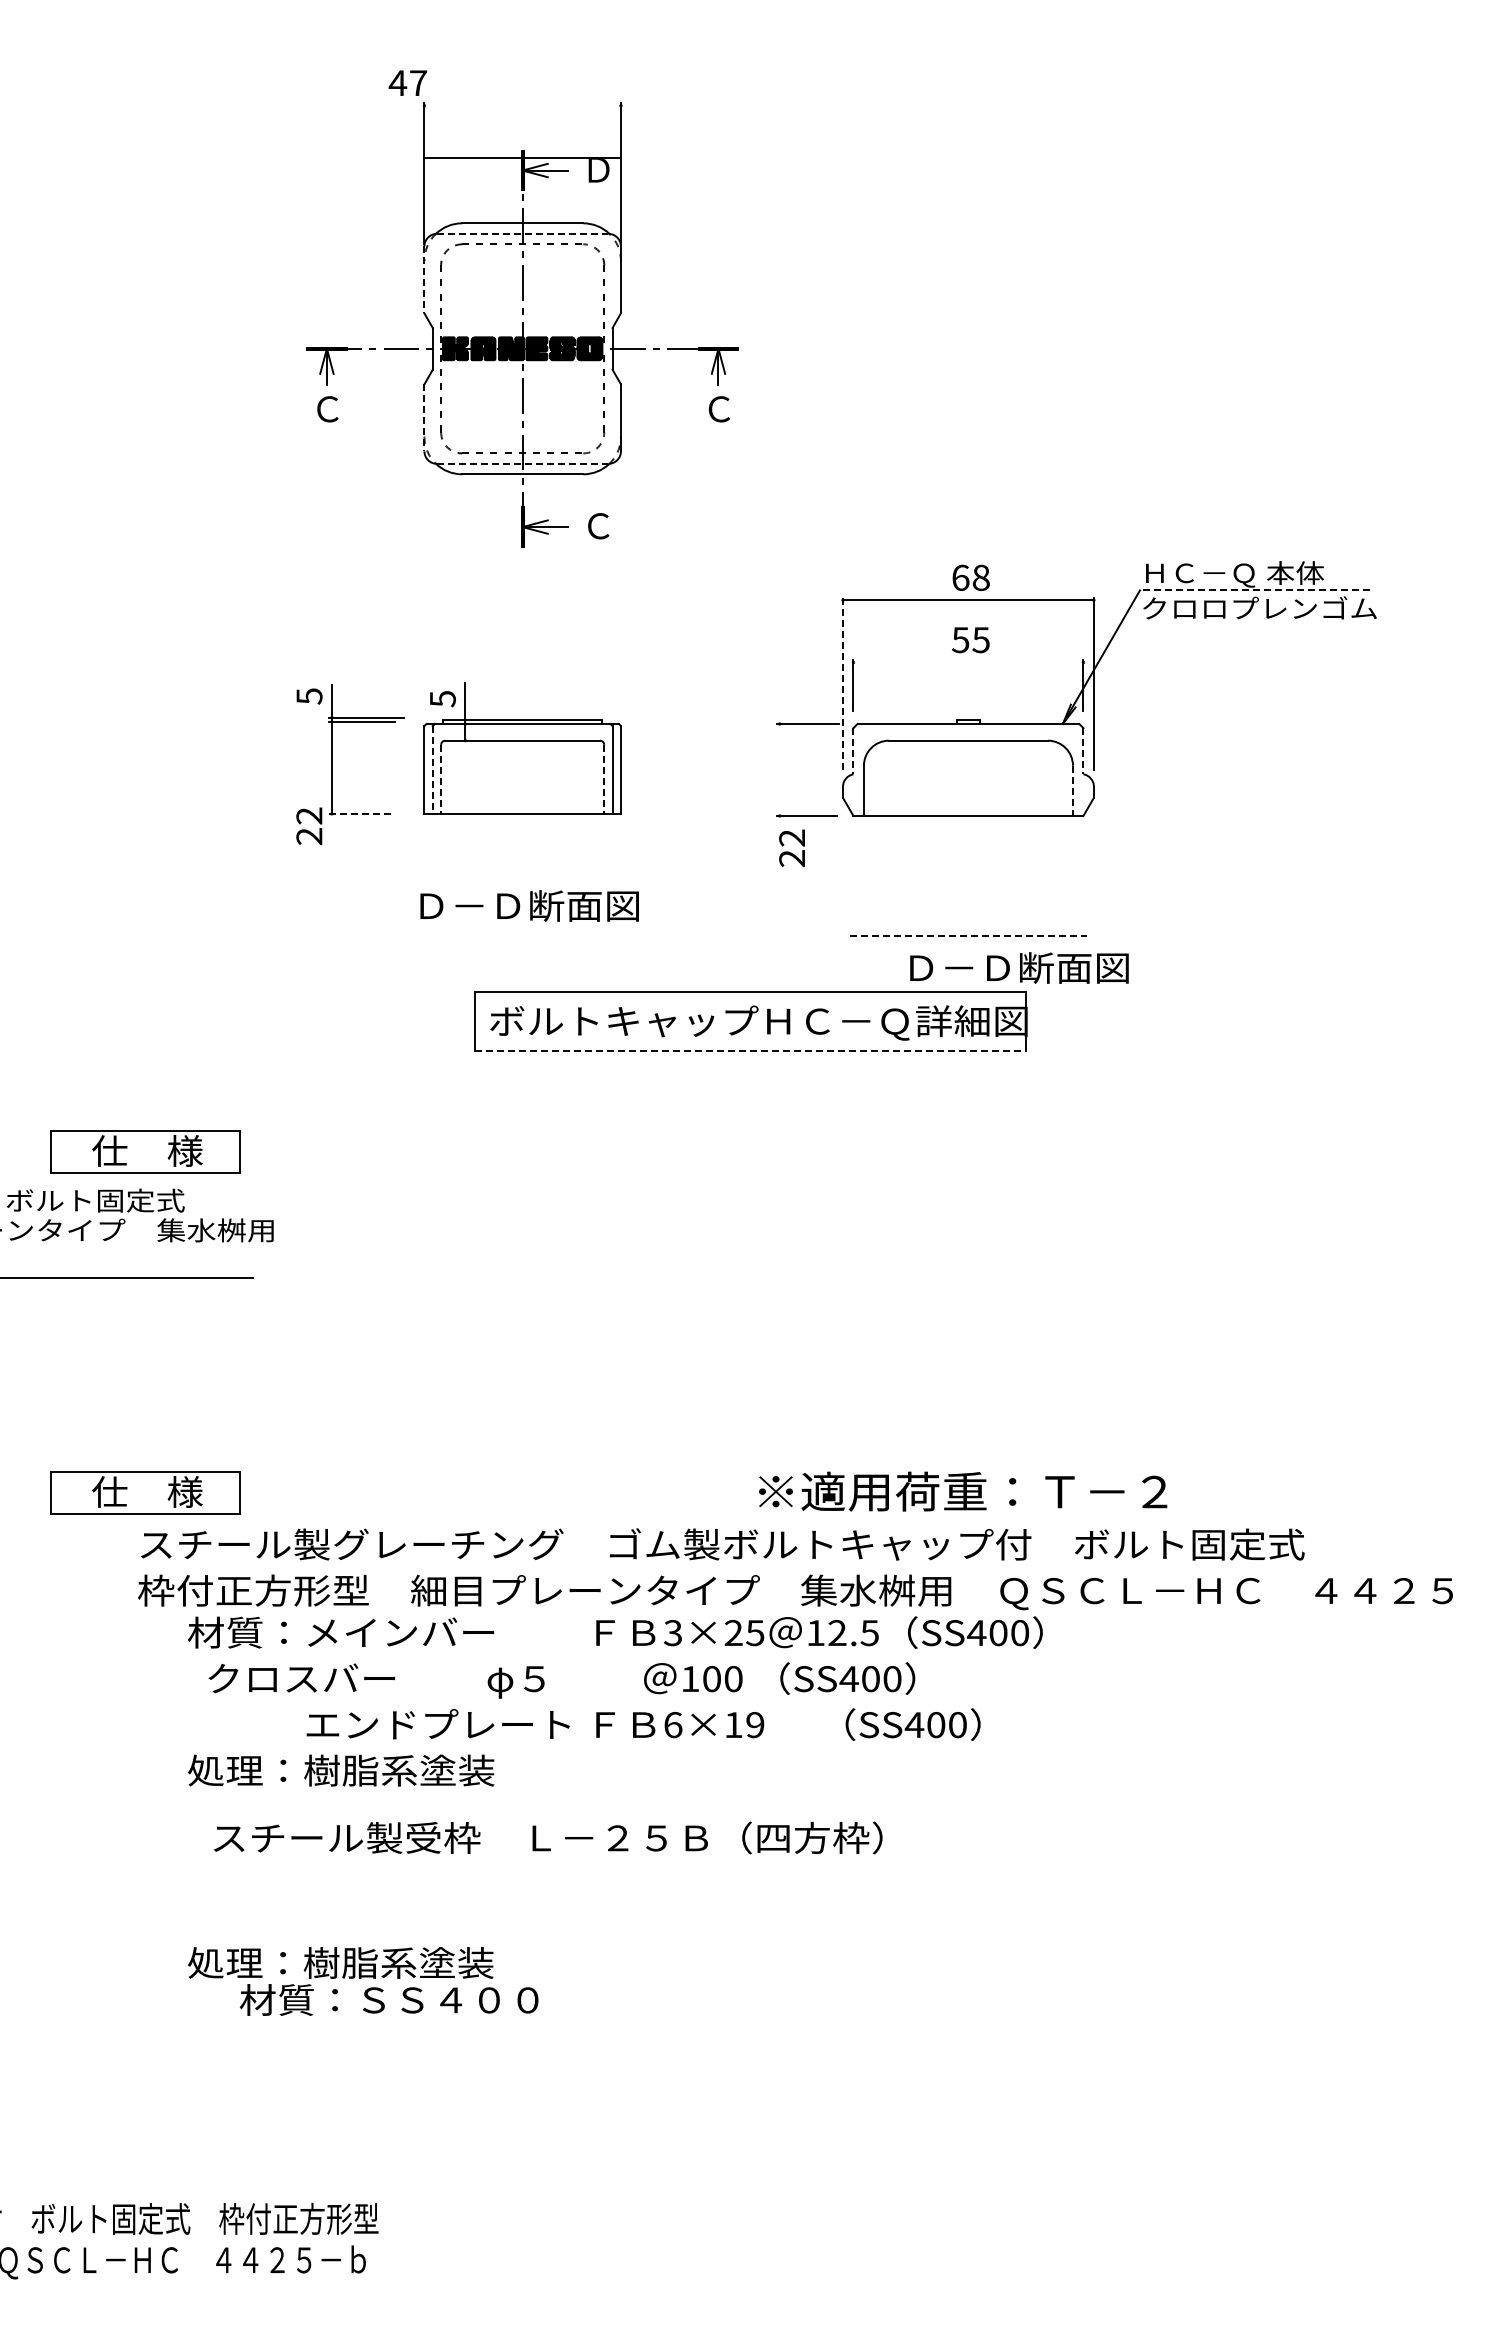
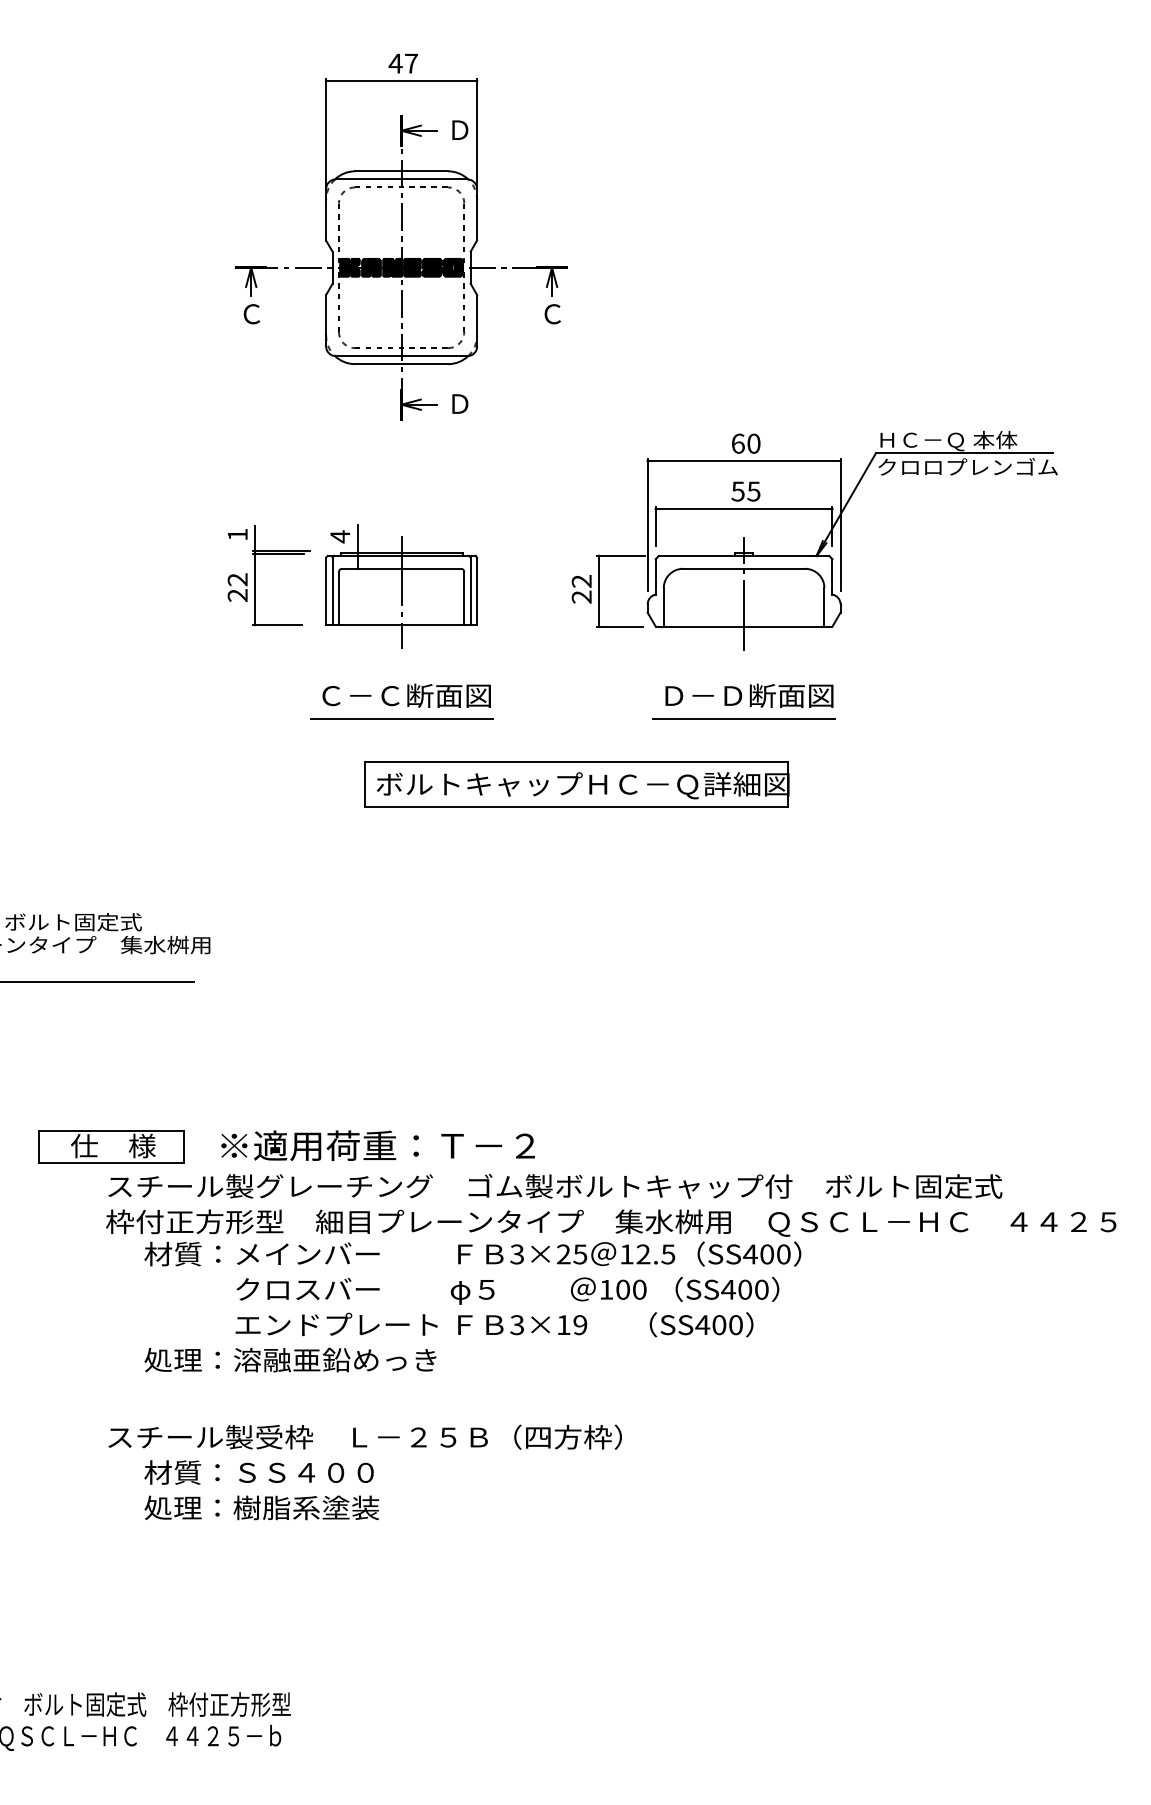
text: (407, 82) -> (403, 63), moved
line: (522, 157) -> (401, 80), moved
line: (522, 233) -> (401, 179), dashed -> solid
line: (424, 280) -> (326, 215), dashed -> solid
line: (424, 418) -> (326, 321), dashed -> solid
line: (522, 463) -> (401, 355), dashed -> solid
text: (598, 526) -> (459, 404), Ｃ -> Ｄ
text: (980, 577) -> (753, 443), 68 -> 60
line: (1254, 590) -> (963, 453), dashed -> solid
line: (968, 662) -> (744, 508), added
line: (843, 684) -> (648, 525), dashed -> solid
text: (309, 696) -> (237, 534), 5 -> 1
text: (442, 698) -> (340, 536), 5 -> 4
line: (853, 751) -> (655, 577), dashed -> solid
line: (1083, 751) -> (832, 577), dashed -> solid
line: (432, 769) -> (332, 590), dashed -> solid
line: (779, 769) -> (598, 590), added
line: (522, 770) -> (401, 591), added
line: (968, 773) -> (744, 594), added
line: (441, 779) -> (339, 598), dashed -> solid
line: (604, 779) -> (464, 598), dashed -> solid
line: (1073, 791) -> (824, 607), dashed -> solid
line: (361, 813) -> (277, 624), dashed -> solid
text: (309, 825) -> (237, 587), moved
text: (791, 848) -> (581, 589), moved
text: (469, 906) -> (360, 696), Ｄ－Ｄ断面図 -> Ｃ－Ｃ断面図
line: (522, 936) -> (401, 719), added
line: (968, 936) -> (744, 719), dashed -> solid
text: (1019, 967) -> (749, 695), moved
line: (750, 1050) -> (576, 806), dashed -> solid
part: (145, 1151) -> (111, 884), removed
text: (963, 1491) -> (378, 1145), moved
text: (561, 1680) -> (507, 1290), moved
text: (672, 1725) -> (516, 1325), 6×19 -> 3×19
text: (435, 1770) -> (334, 1360), 処理：樹脂系塗装 -> 処理：溶融亜鉛めっき
text: (548, 1837) -> (365, 1436), moved
text: (389, 1999) -> (259, 1472), moved

